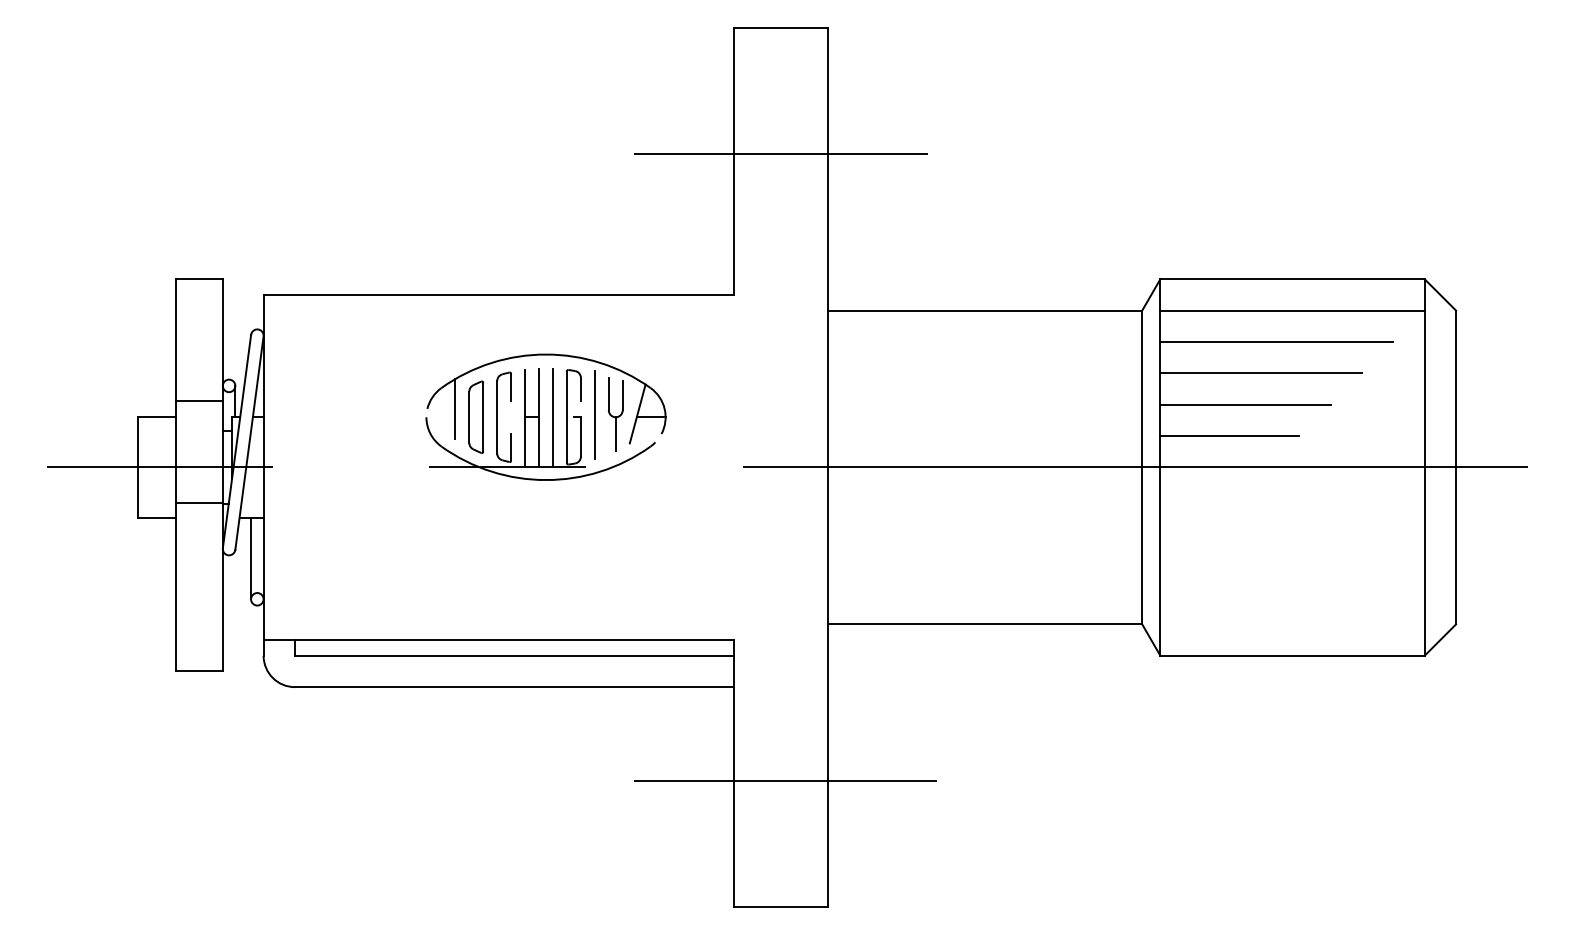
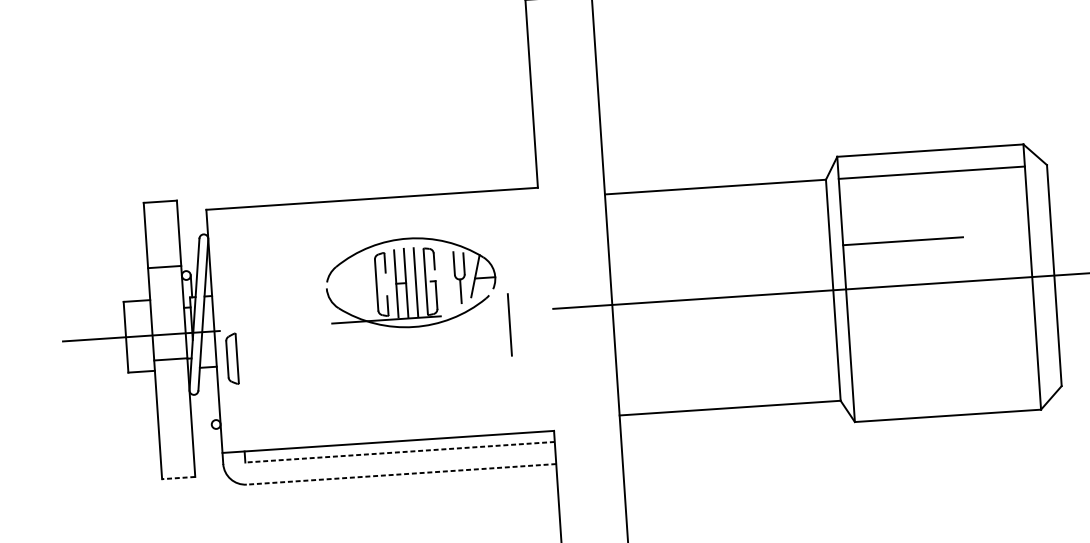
line: (780, 153) -> (563, 86), removed
line: (1276, 341) -> (921, 195), removed
line: (1260, 373) -> (912, 218), removed
line: (198, 400) -> (164, 266), moved
line: (455, 409) -> (346, 281), removed
line: (594, 414) -> (509, 324), moved
part: (476, 416) -> (232, 358), moved
line: (1229, 436) -> (893, 264), removed
line: (251, 558) -> (210, 396), removed
line: (514, 655) -> (399, 452), solid -> dashed
line: (199, 671) -> (178, 478), solid -> dashed
line: (514, 687) -> (401, 474), solid -> dashed
line: (784, 781) -> (596, 528), removed

